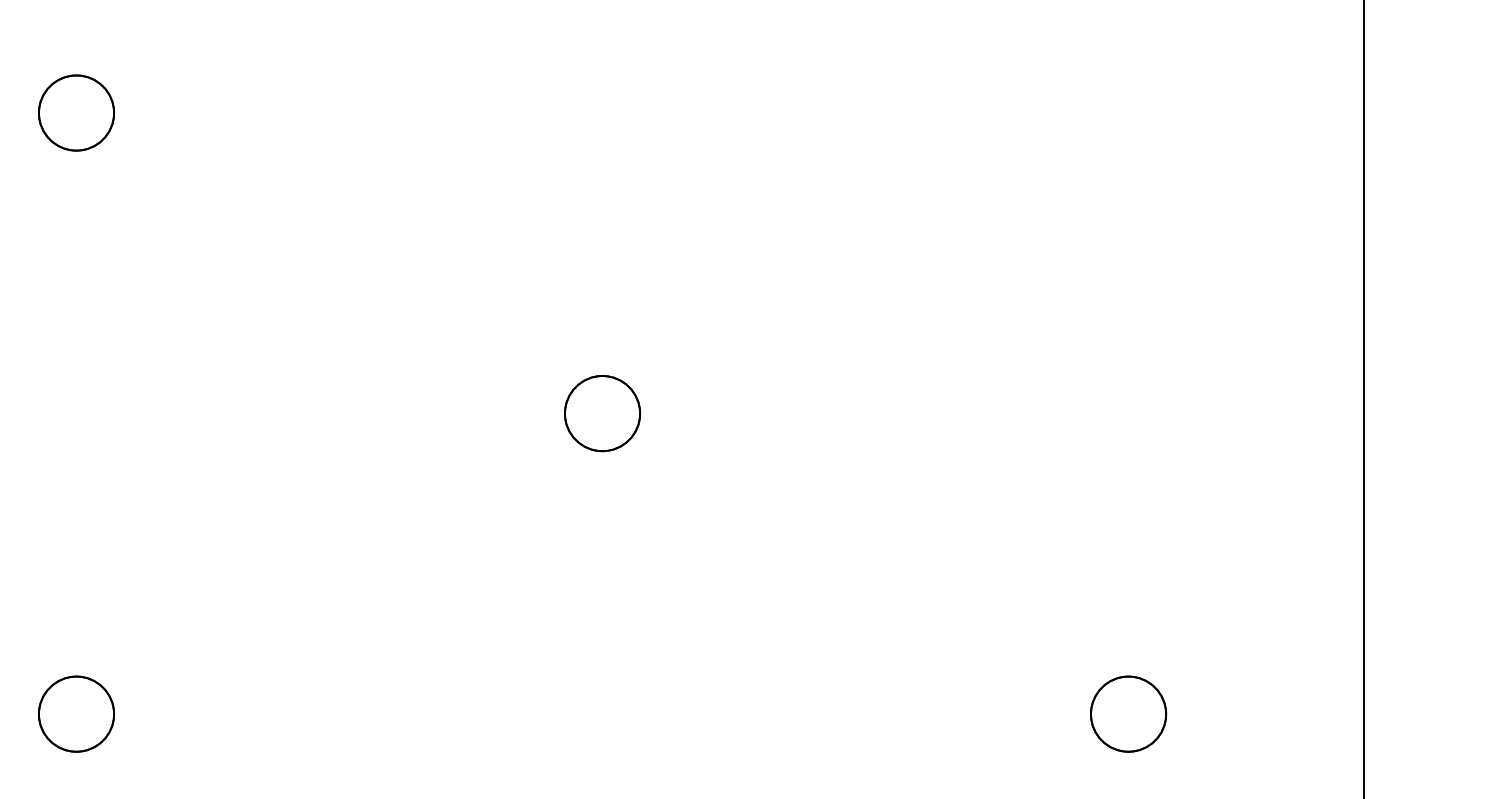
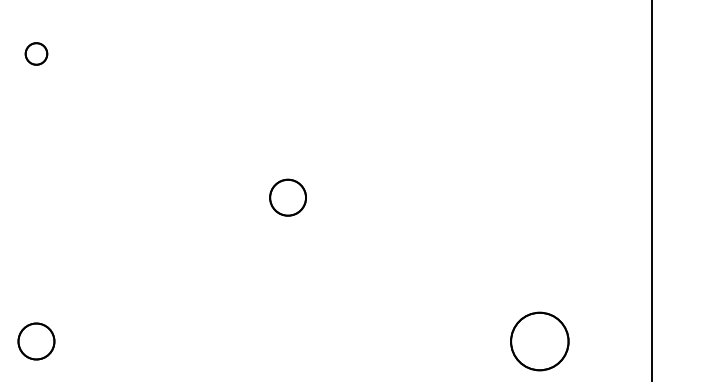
part: (76, 112) -> (36, 53), size x0.6
part: (1128, 714) -> (539, 341), size x1.6

